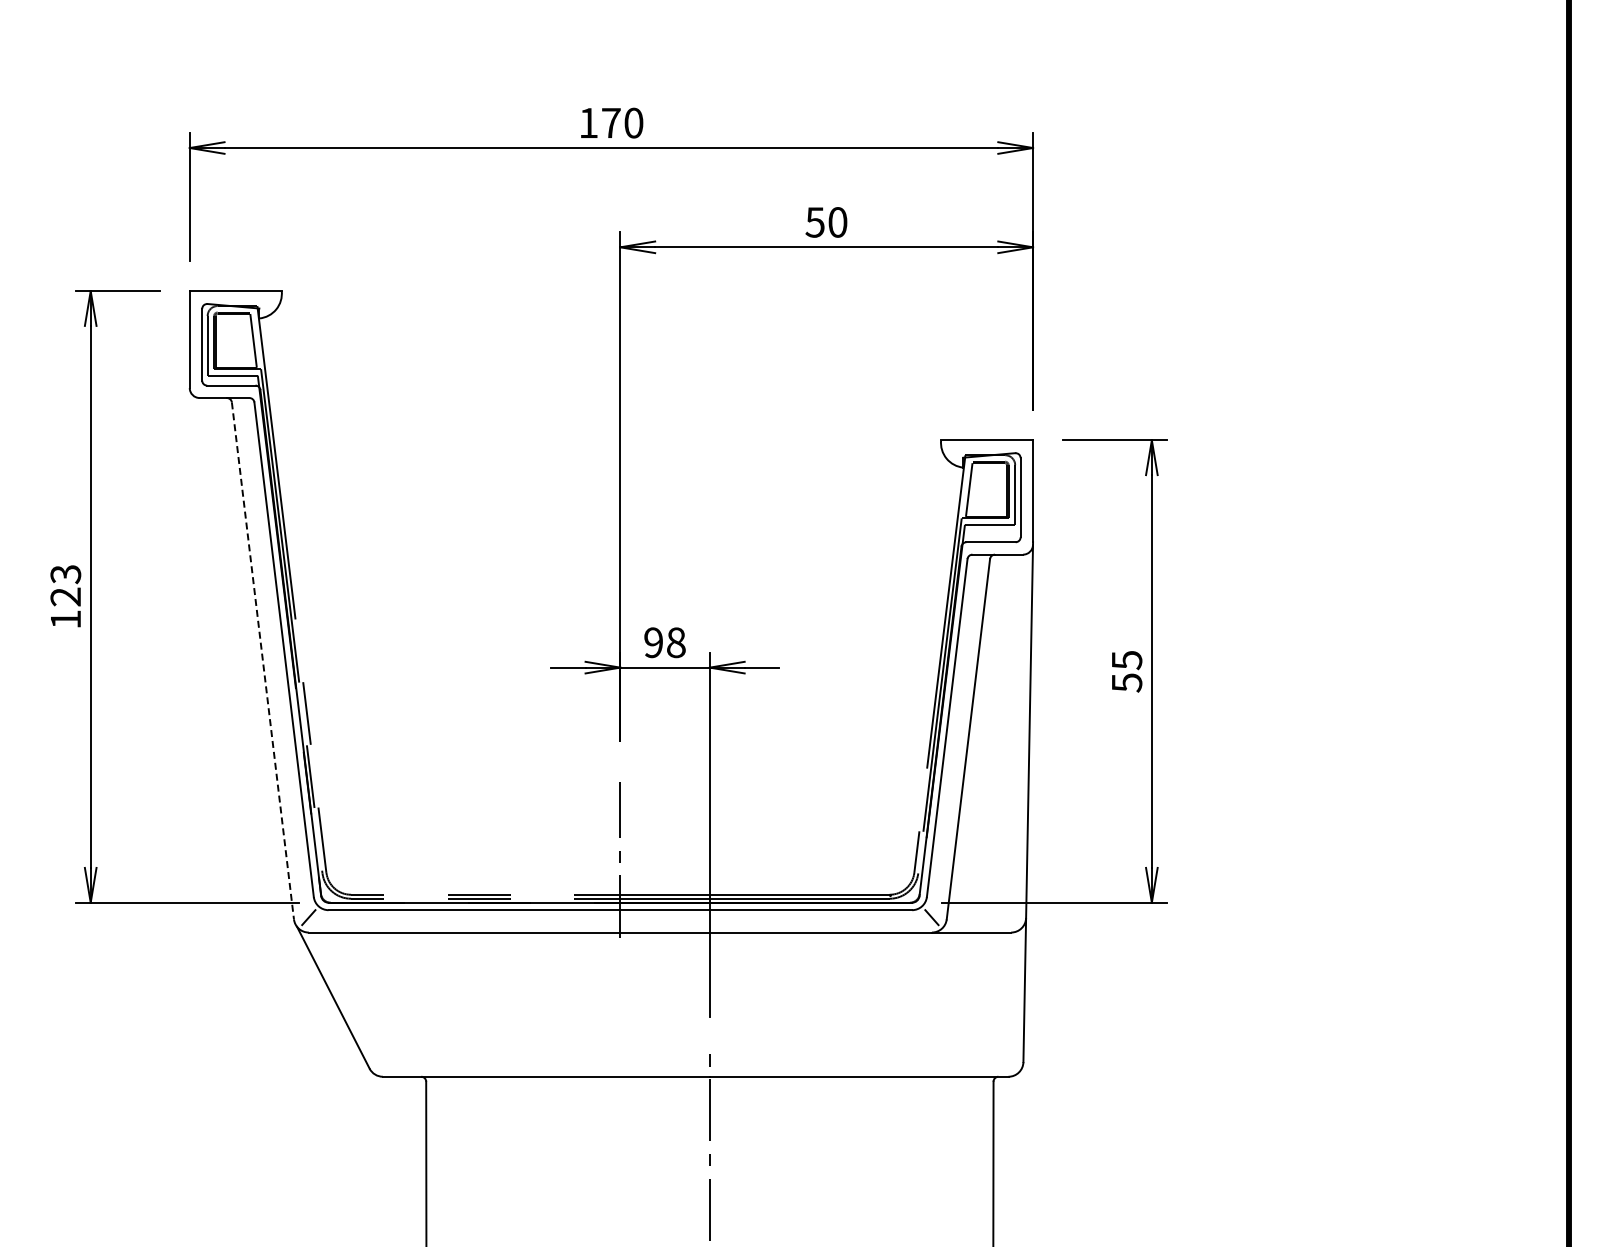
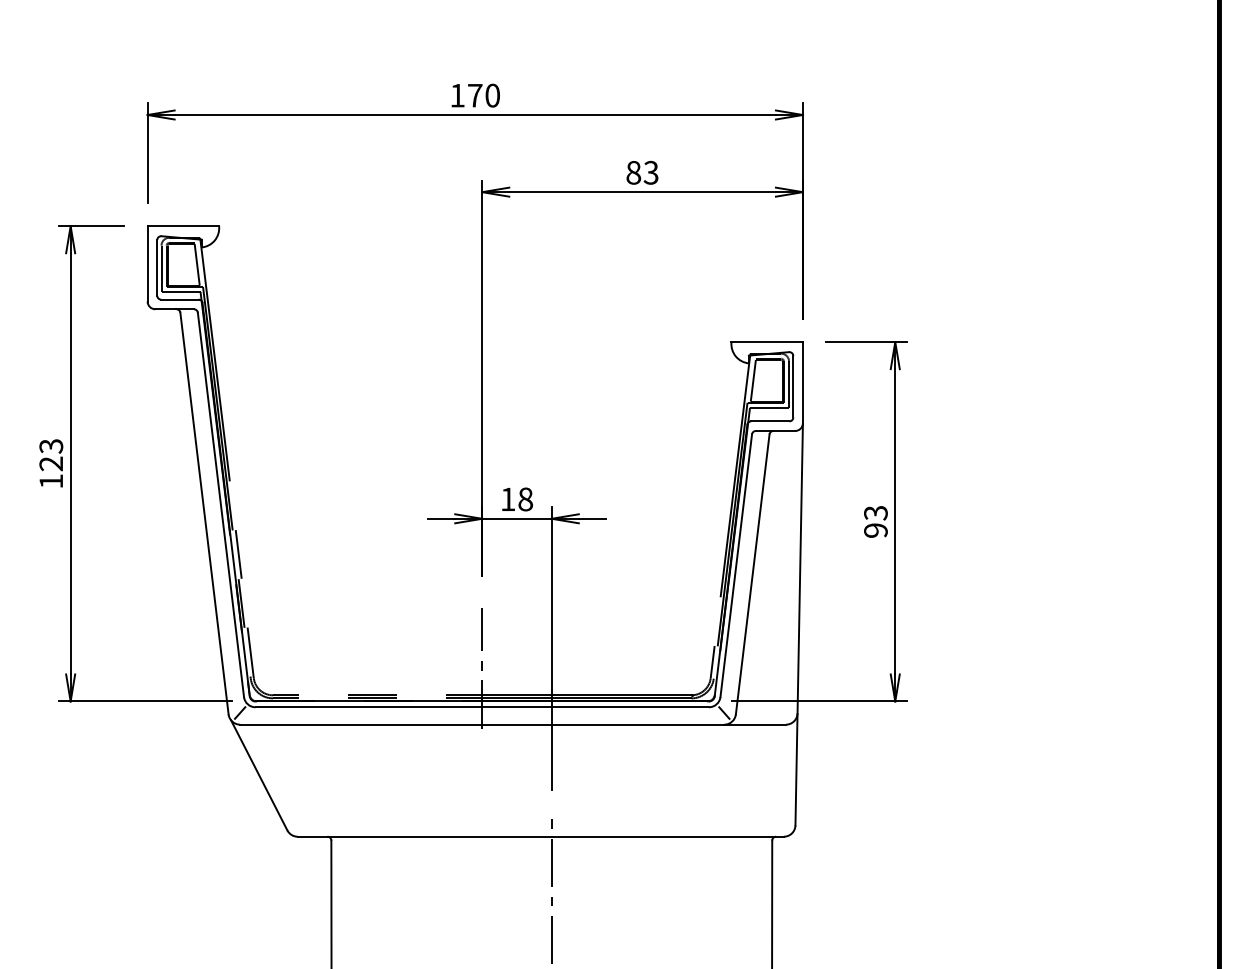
text: (826, 222) -> (642, 172), 50 -> 83
text: (653, 642) -> (507, 499), 98 -> 18
line: (263, 661) -> (204, 514), dashed -> solid
text: (1126, 671) -> (875, 521), 55 -> 93

